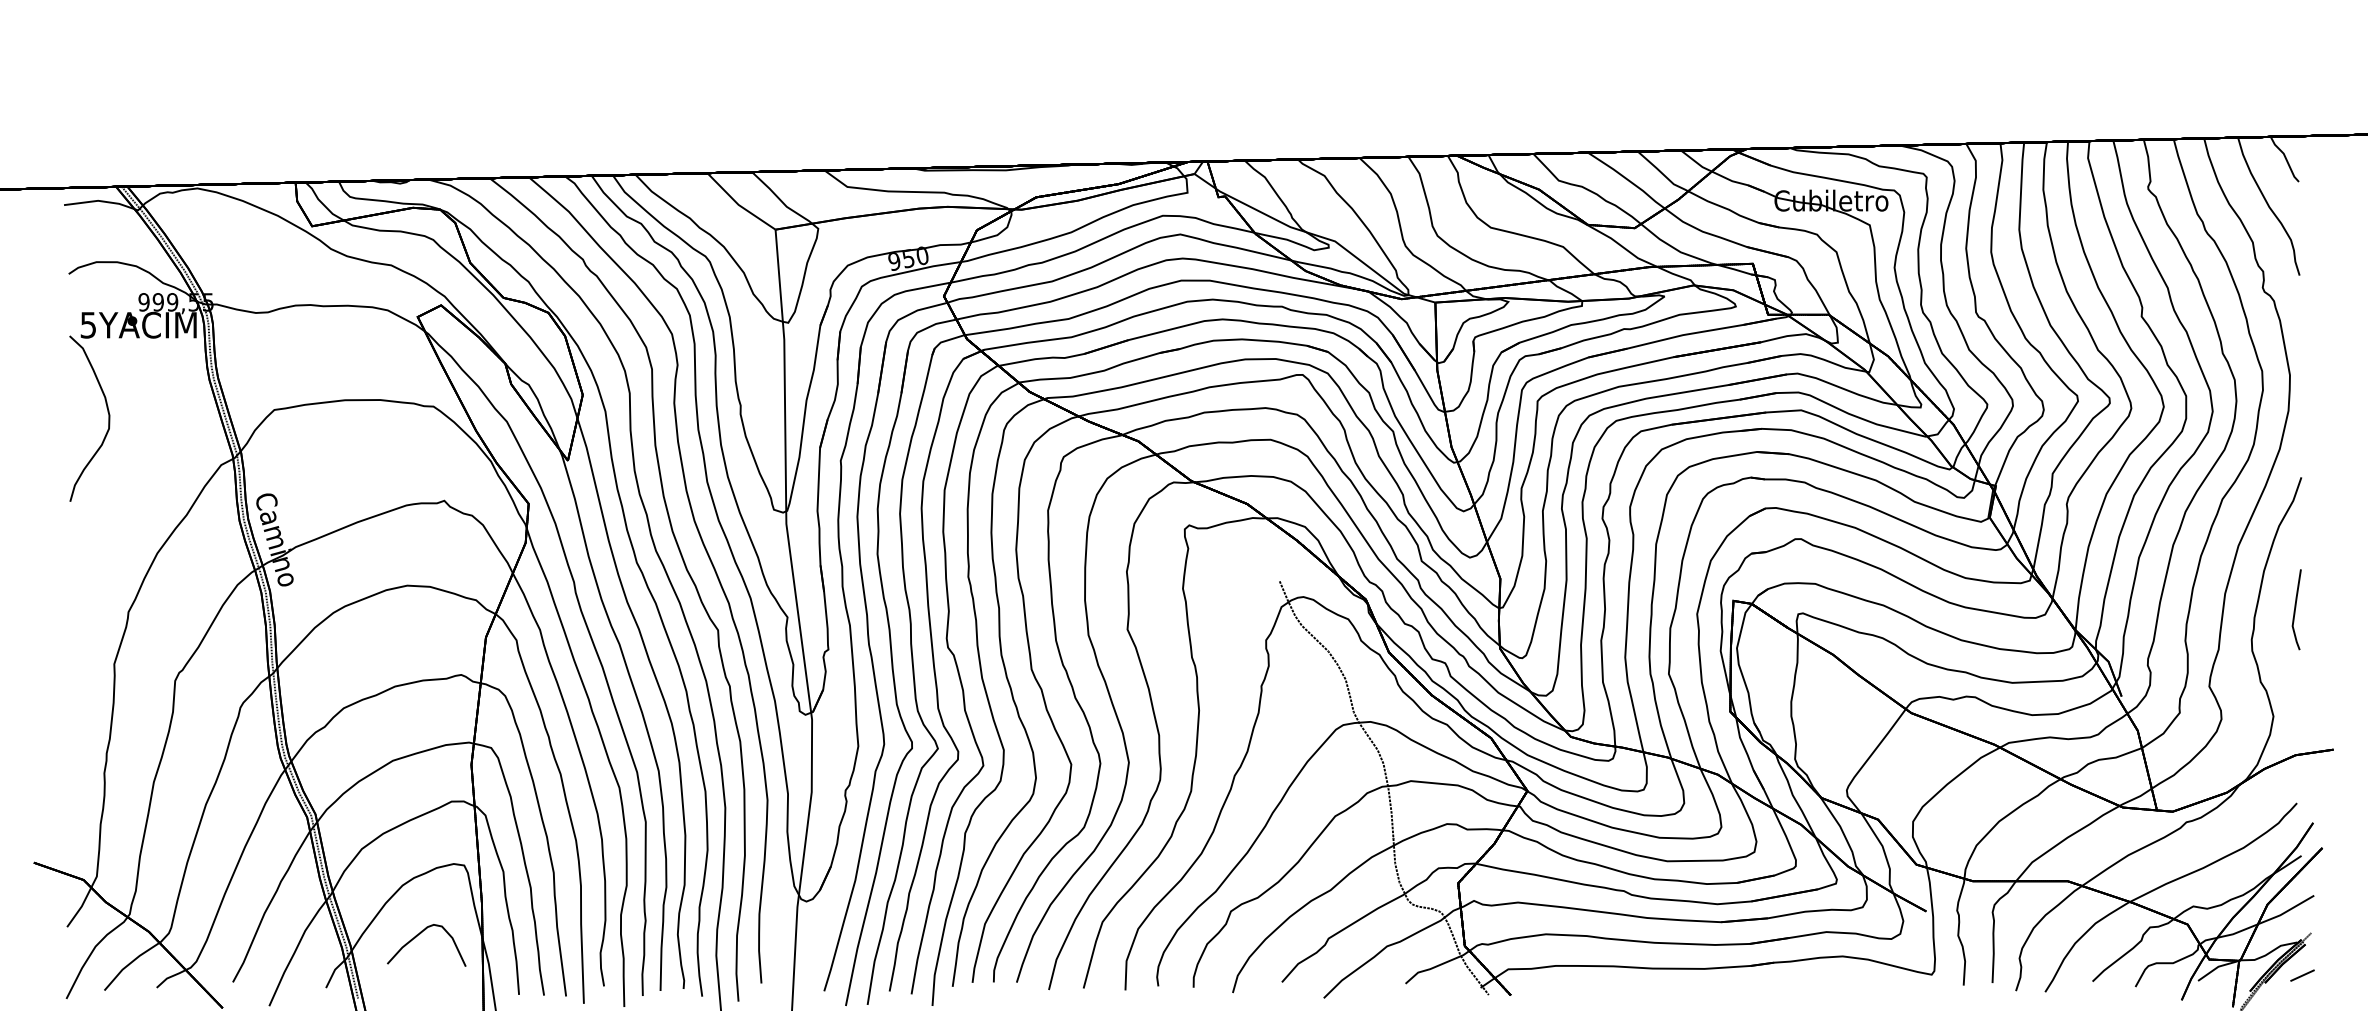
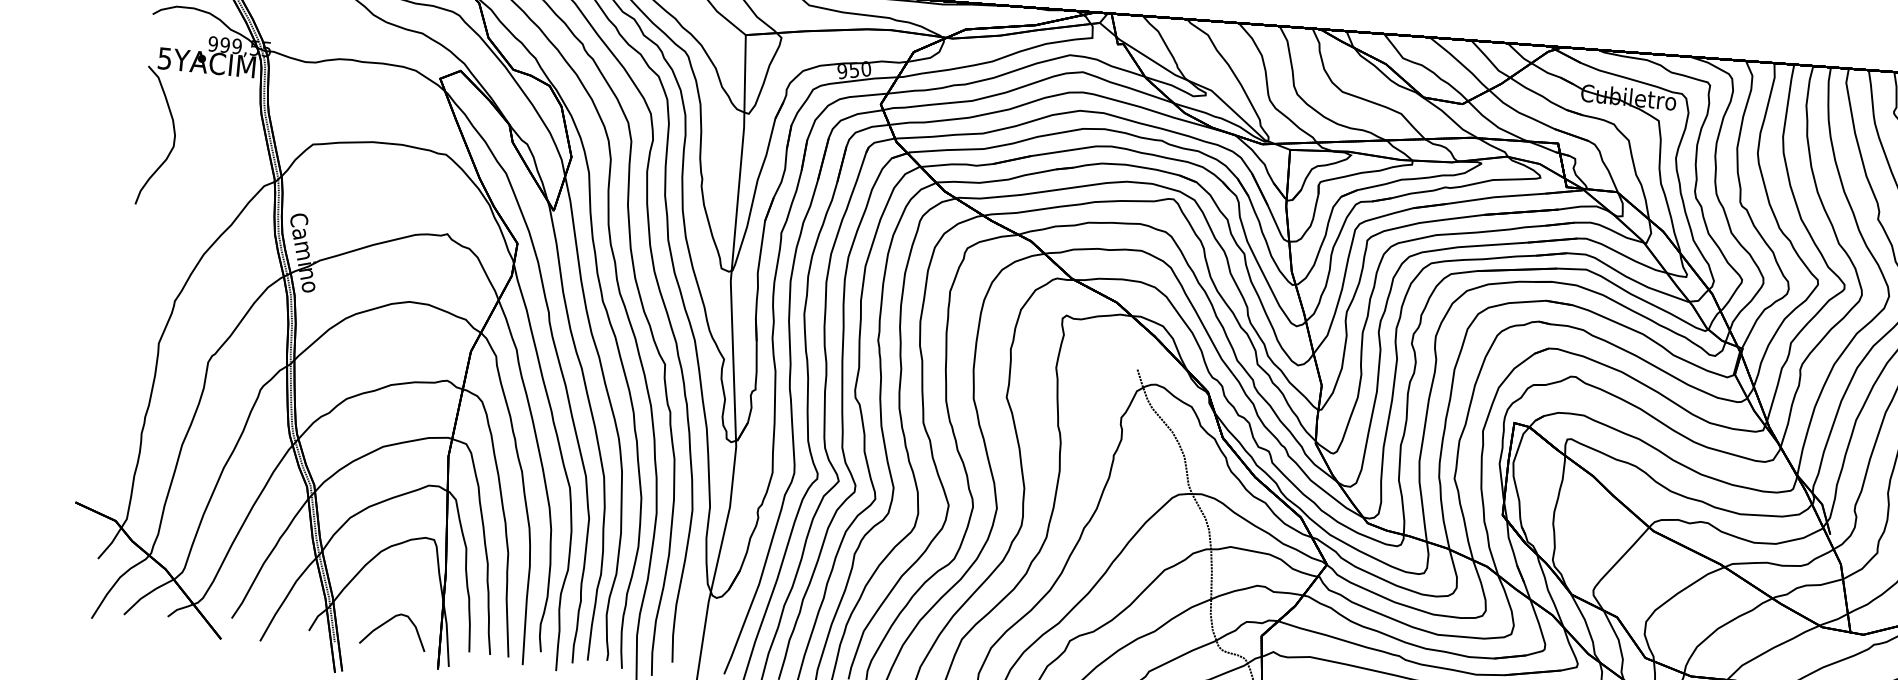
part: (420, 934) -> (389, 621), moved

